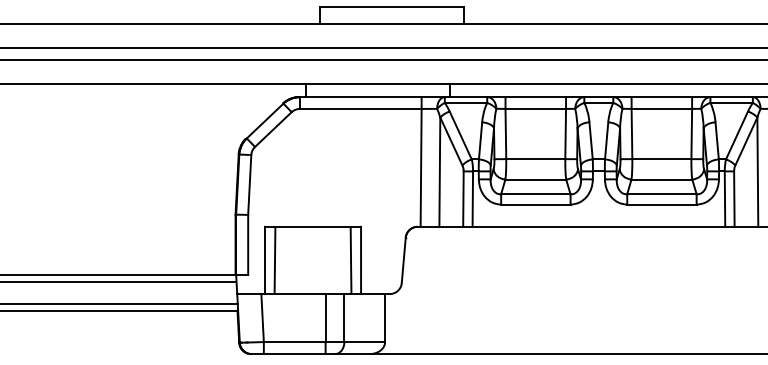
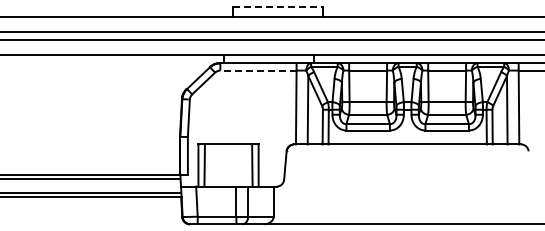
line: (392, 6) -> (278, 6), solid -> dashed
line: (359, 108) -> (257, 70), solid -> dashed

